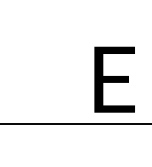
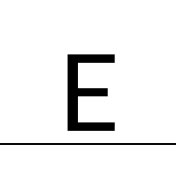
text: (114, 79) -> (90, 92), moved

